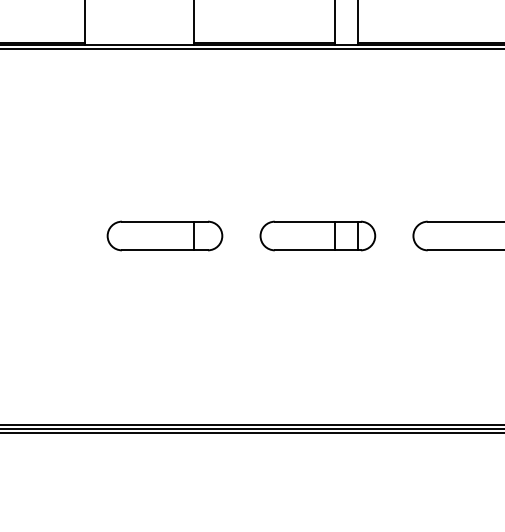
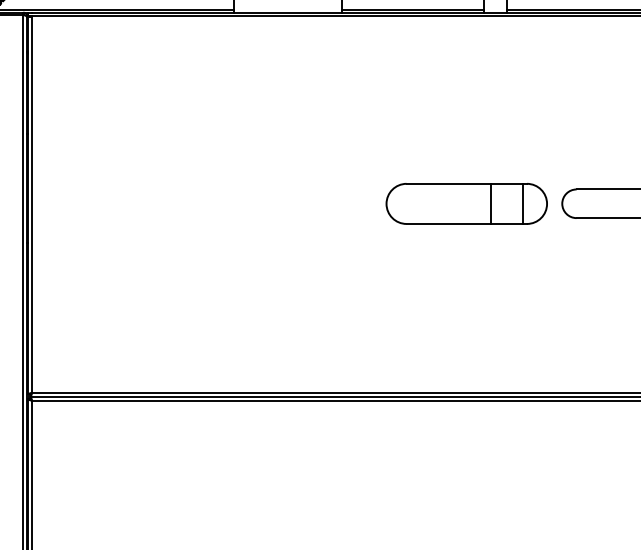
part: (164, 235) -> (313, 203), removed
part: (317, 235) -> (466, 203), size x1.4

